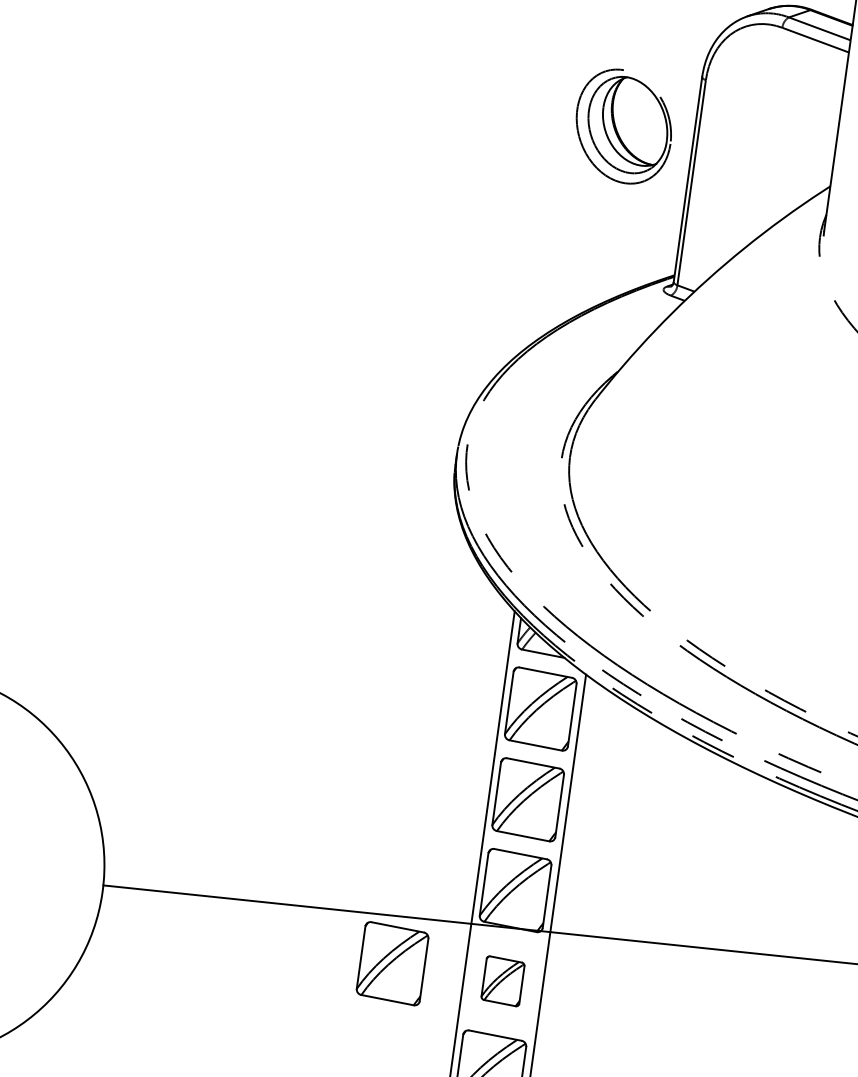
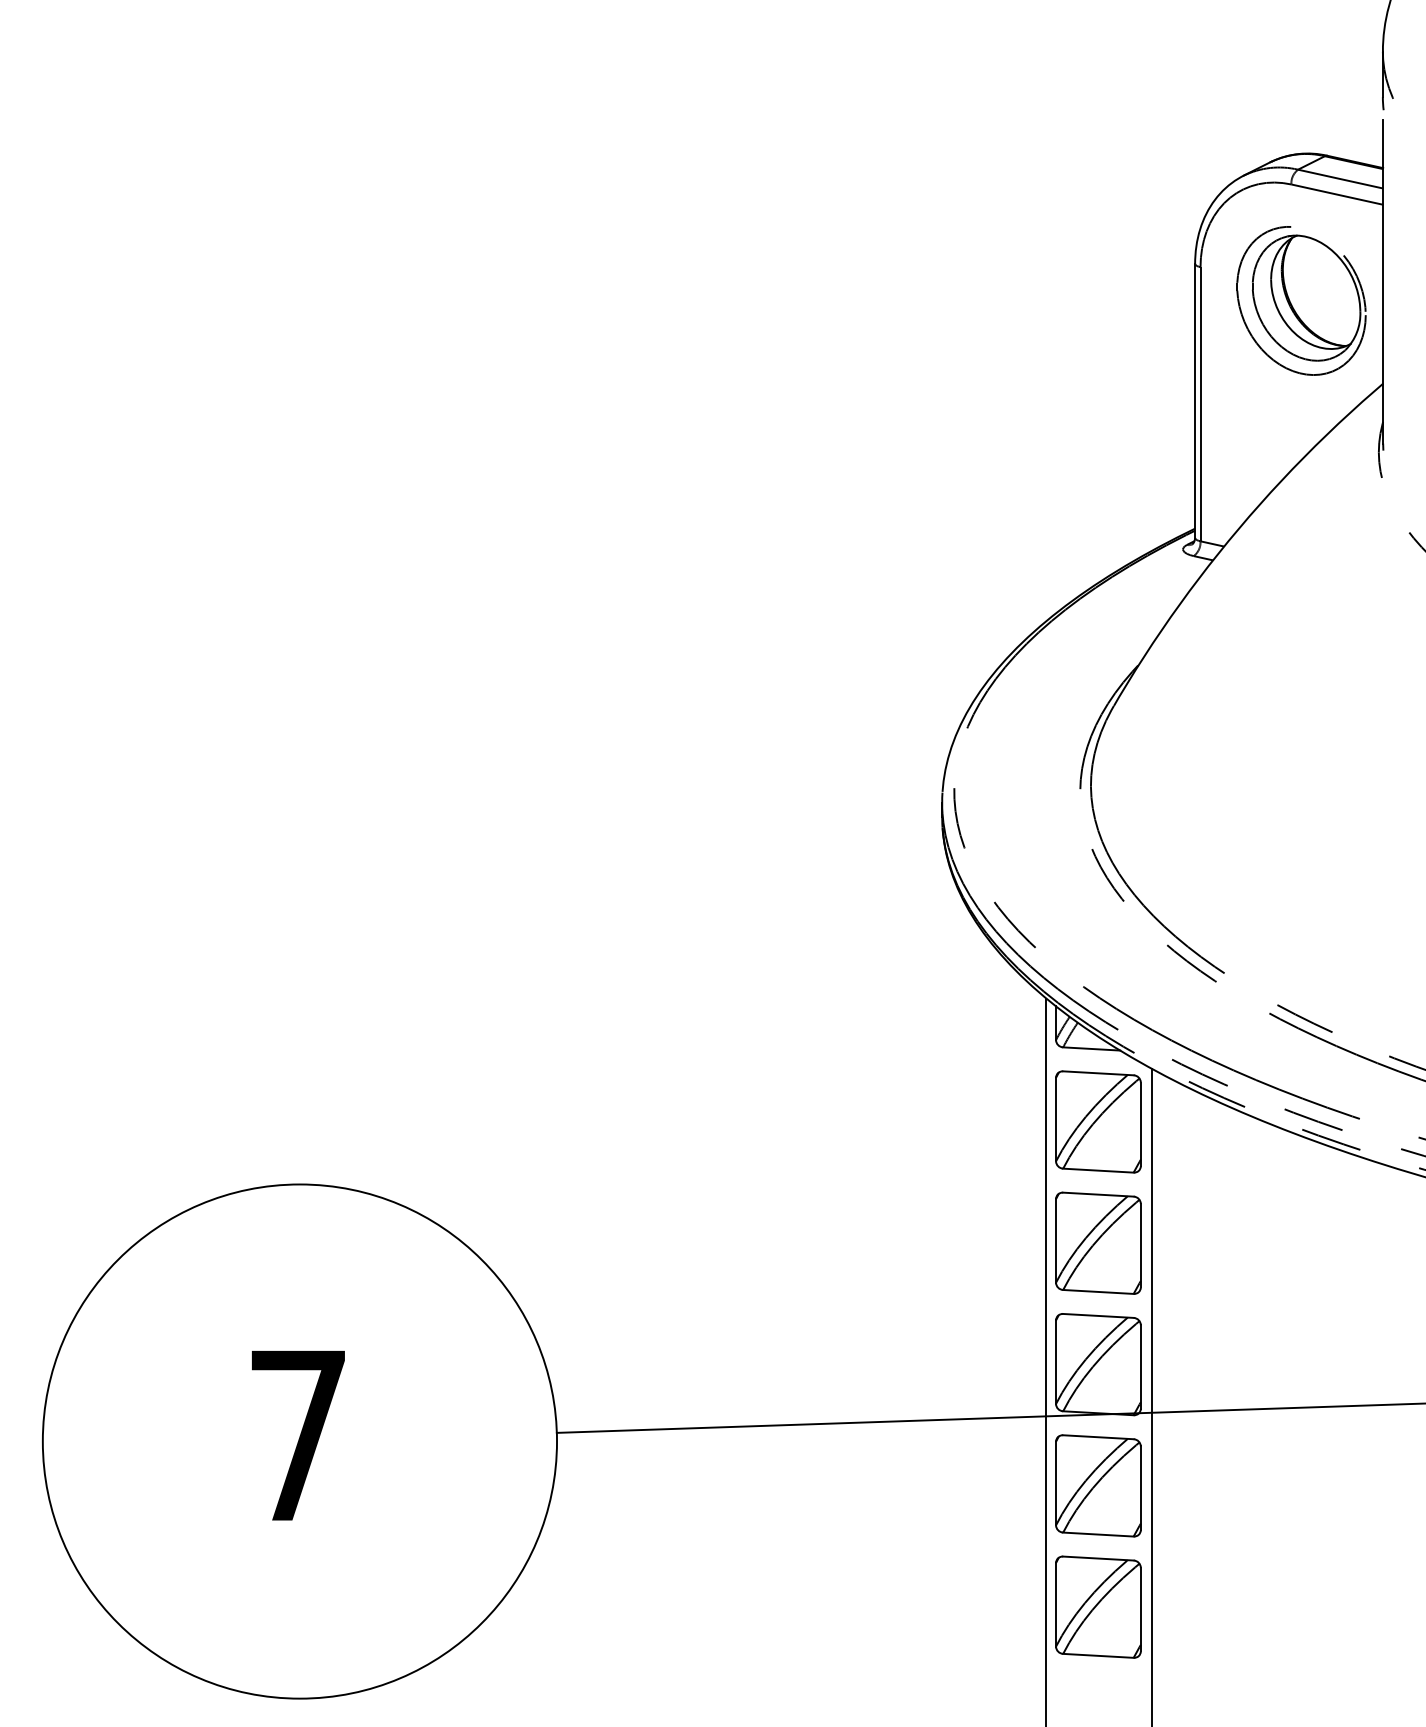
part: (623, 126) -> (1301, 300), moved
part: (392, 963) -> (950, 1482), removed
part: (503, 980) -> (1098, 1485), size x1.67

